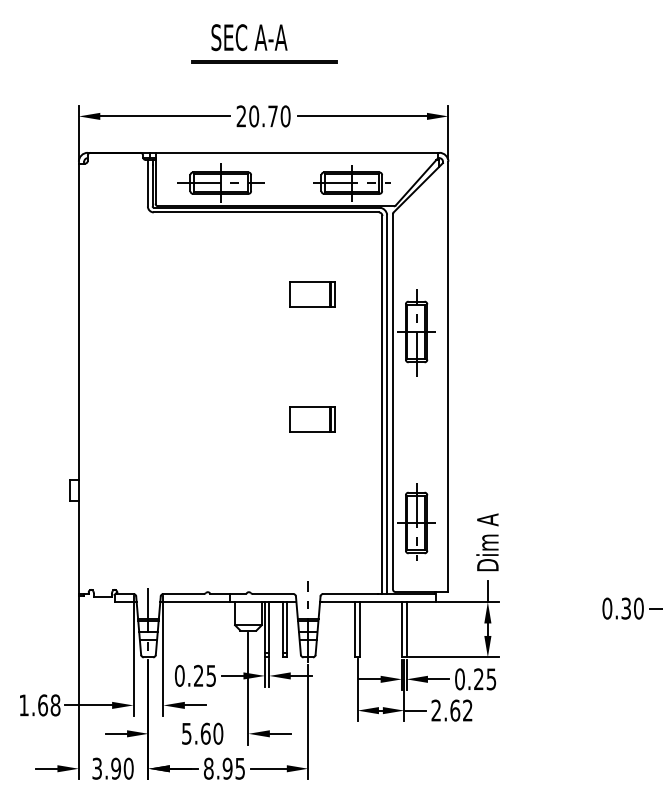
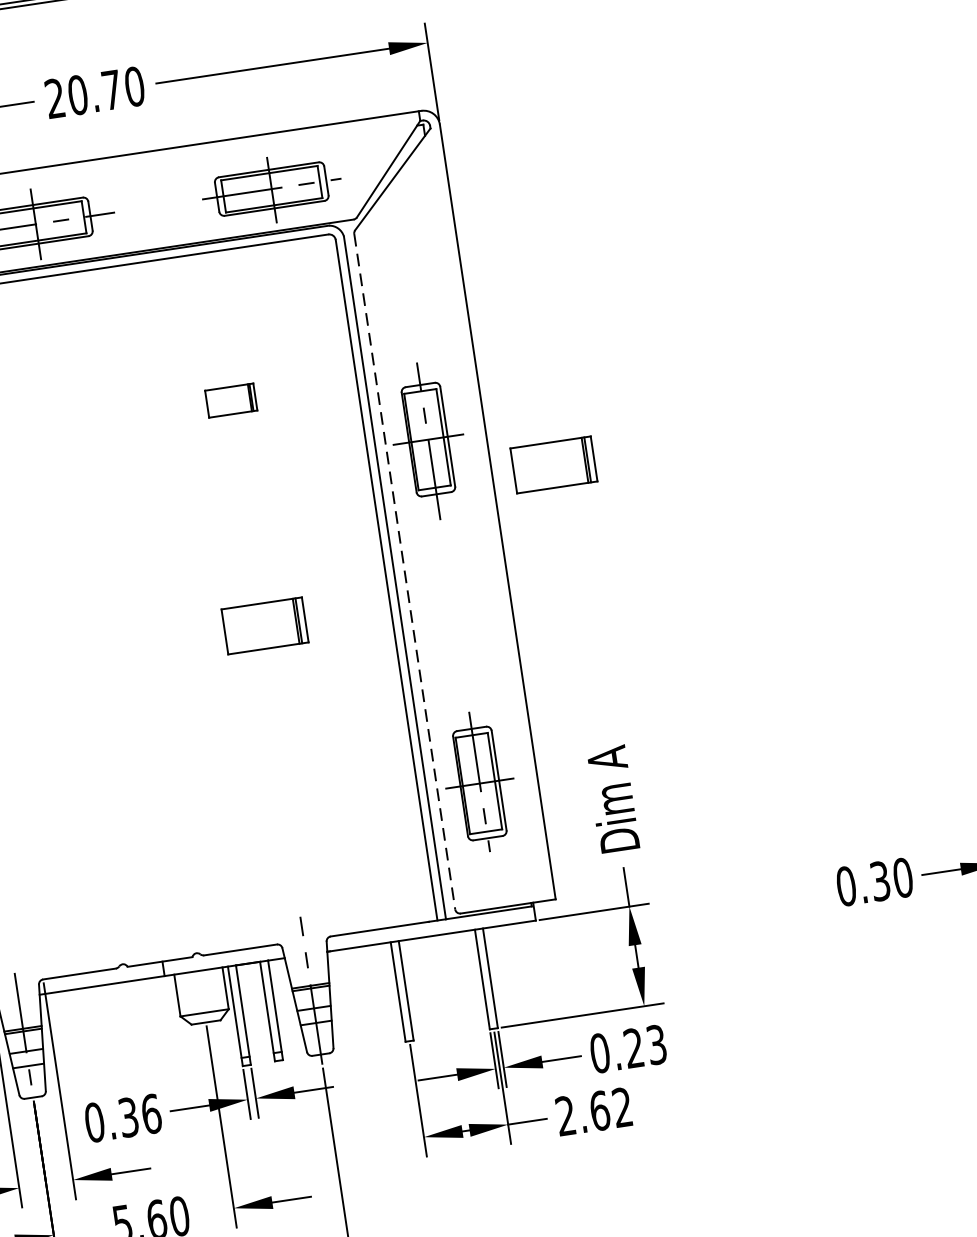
part: (312, 294) -> (230, 400), size x0.6
part: (482, 355) -> (553, 464), added
line: (393, 401) -> (405, 570), solid -> dashed
text: (205, 675) -> (140, 1114), 0.25 -> 0.36
text: (491, 678) -> (656, 1043), 0.25 -> 0.23

